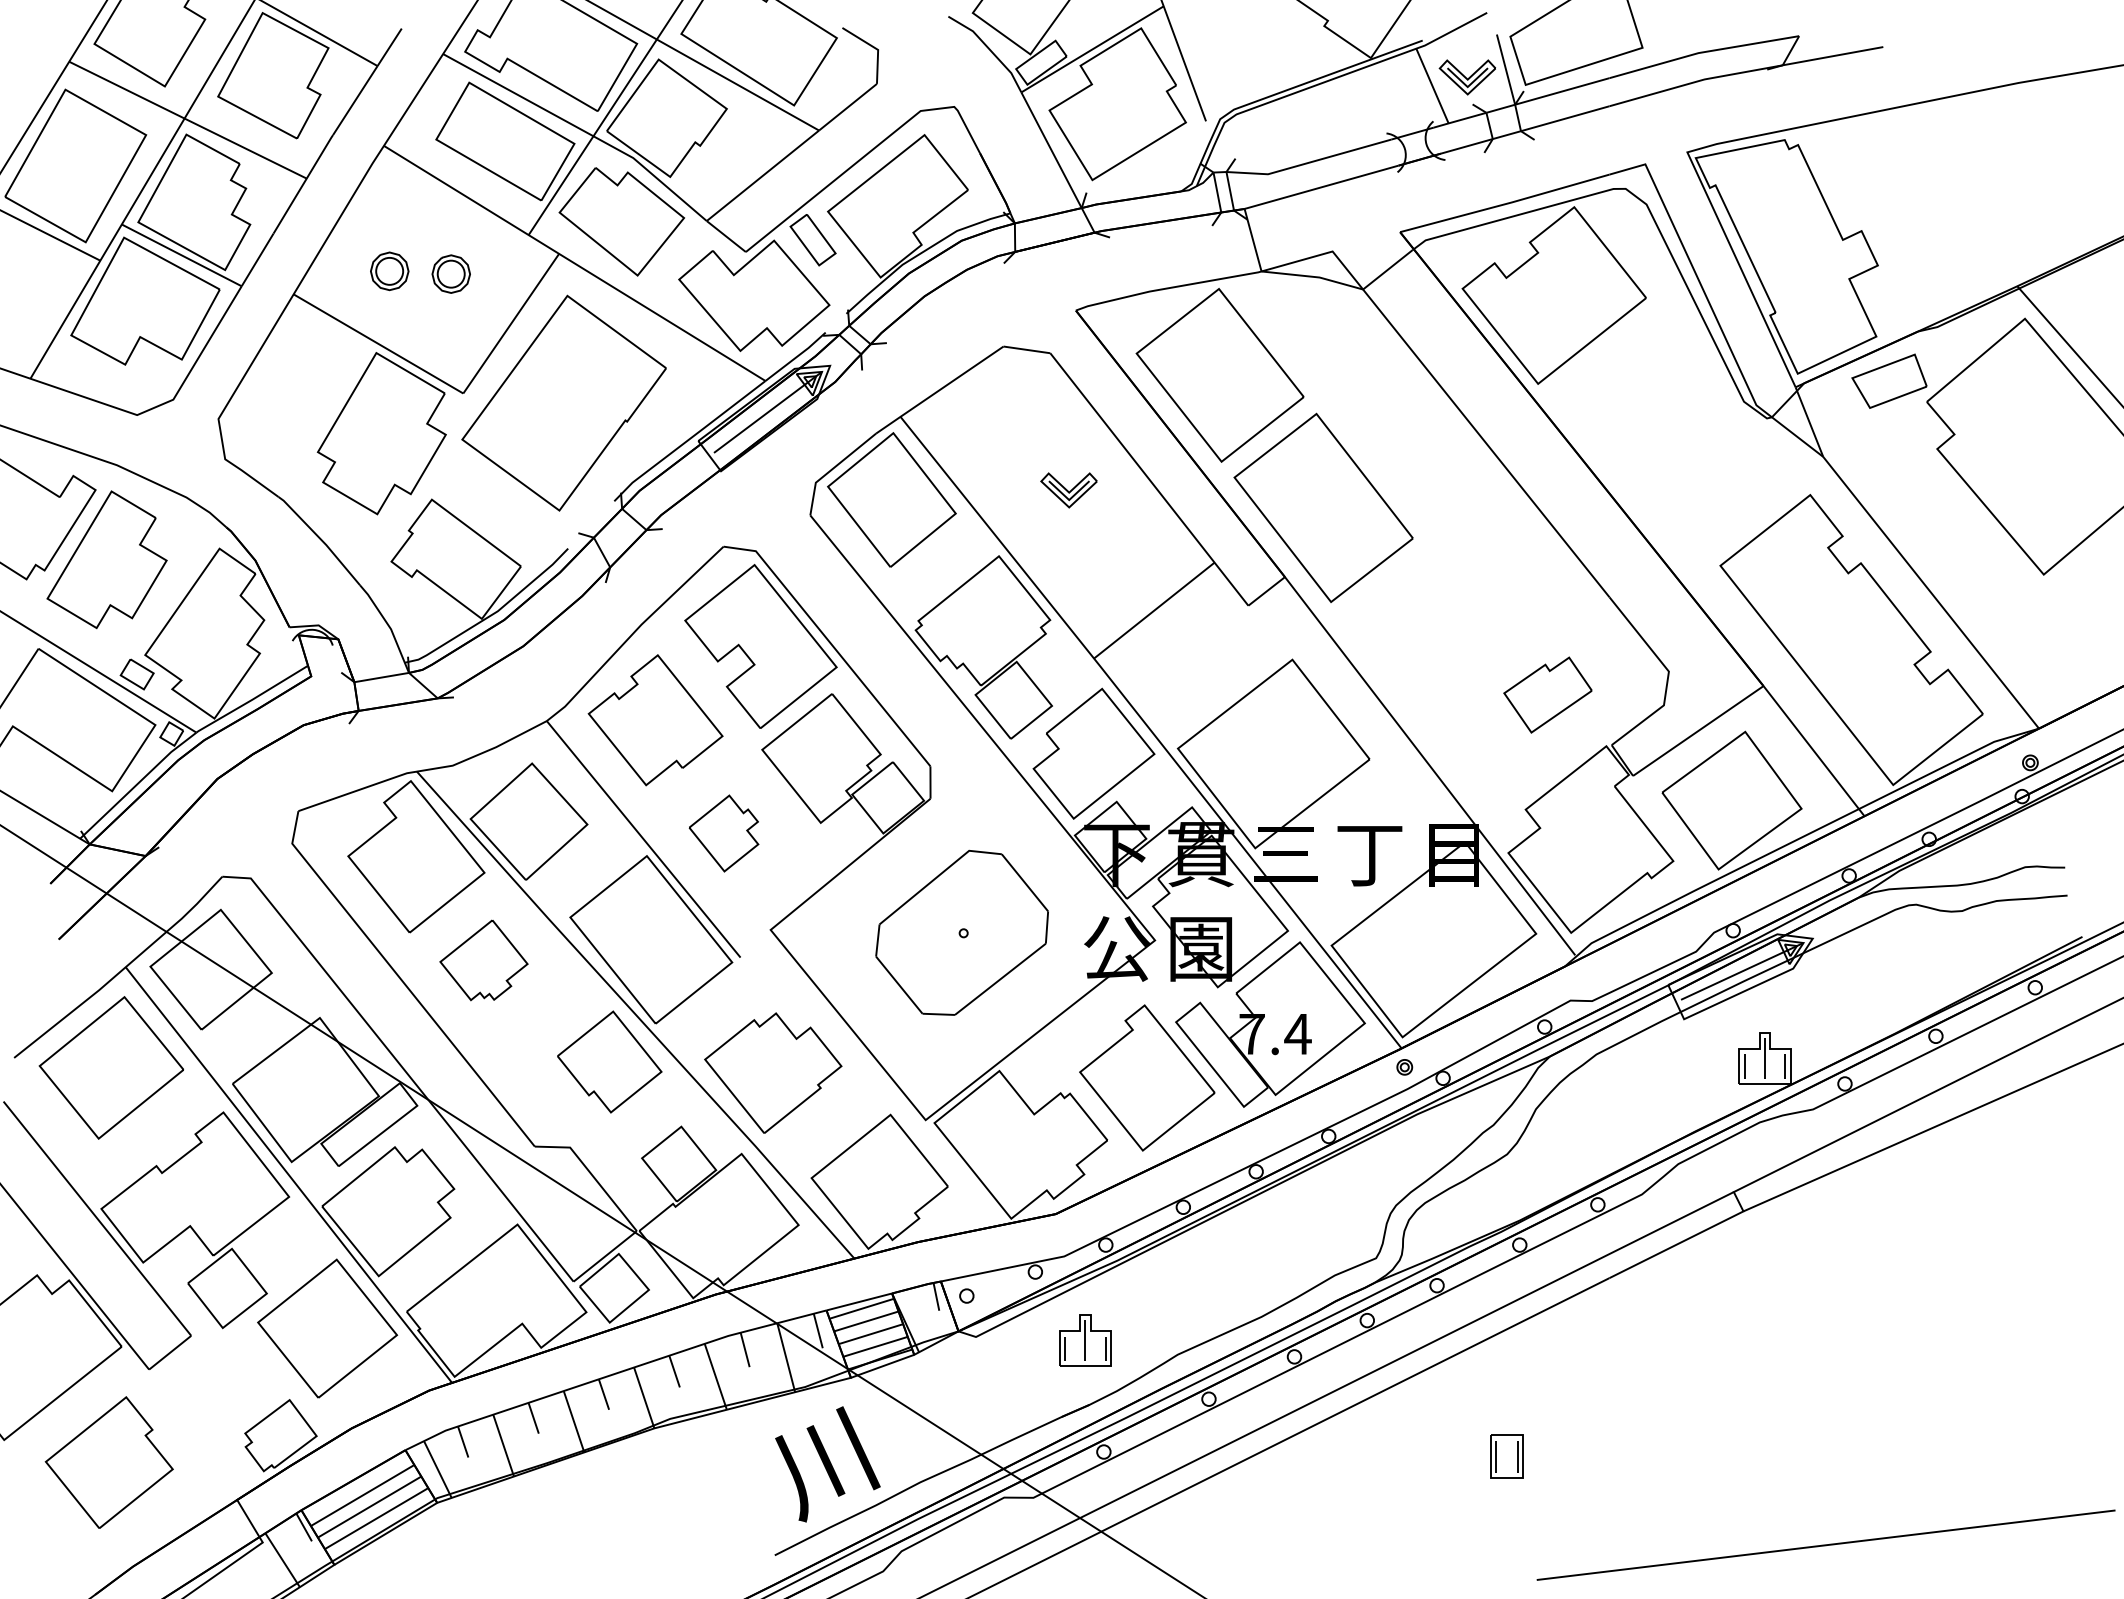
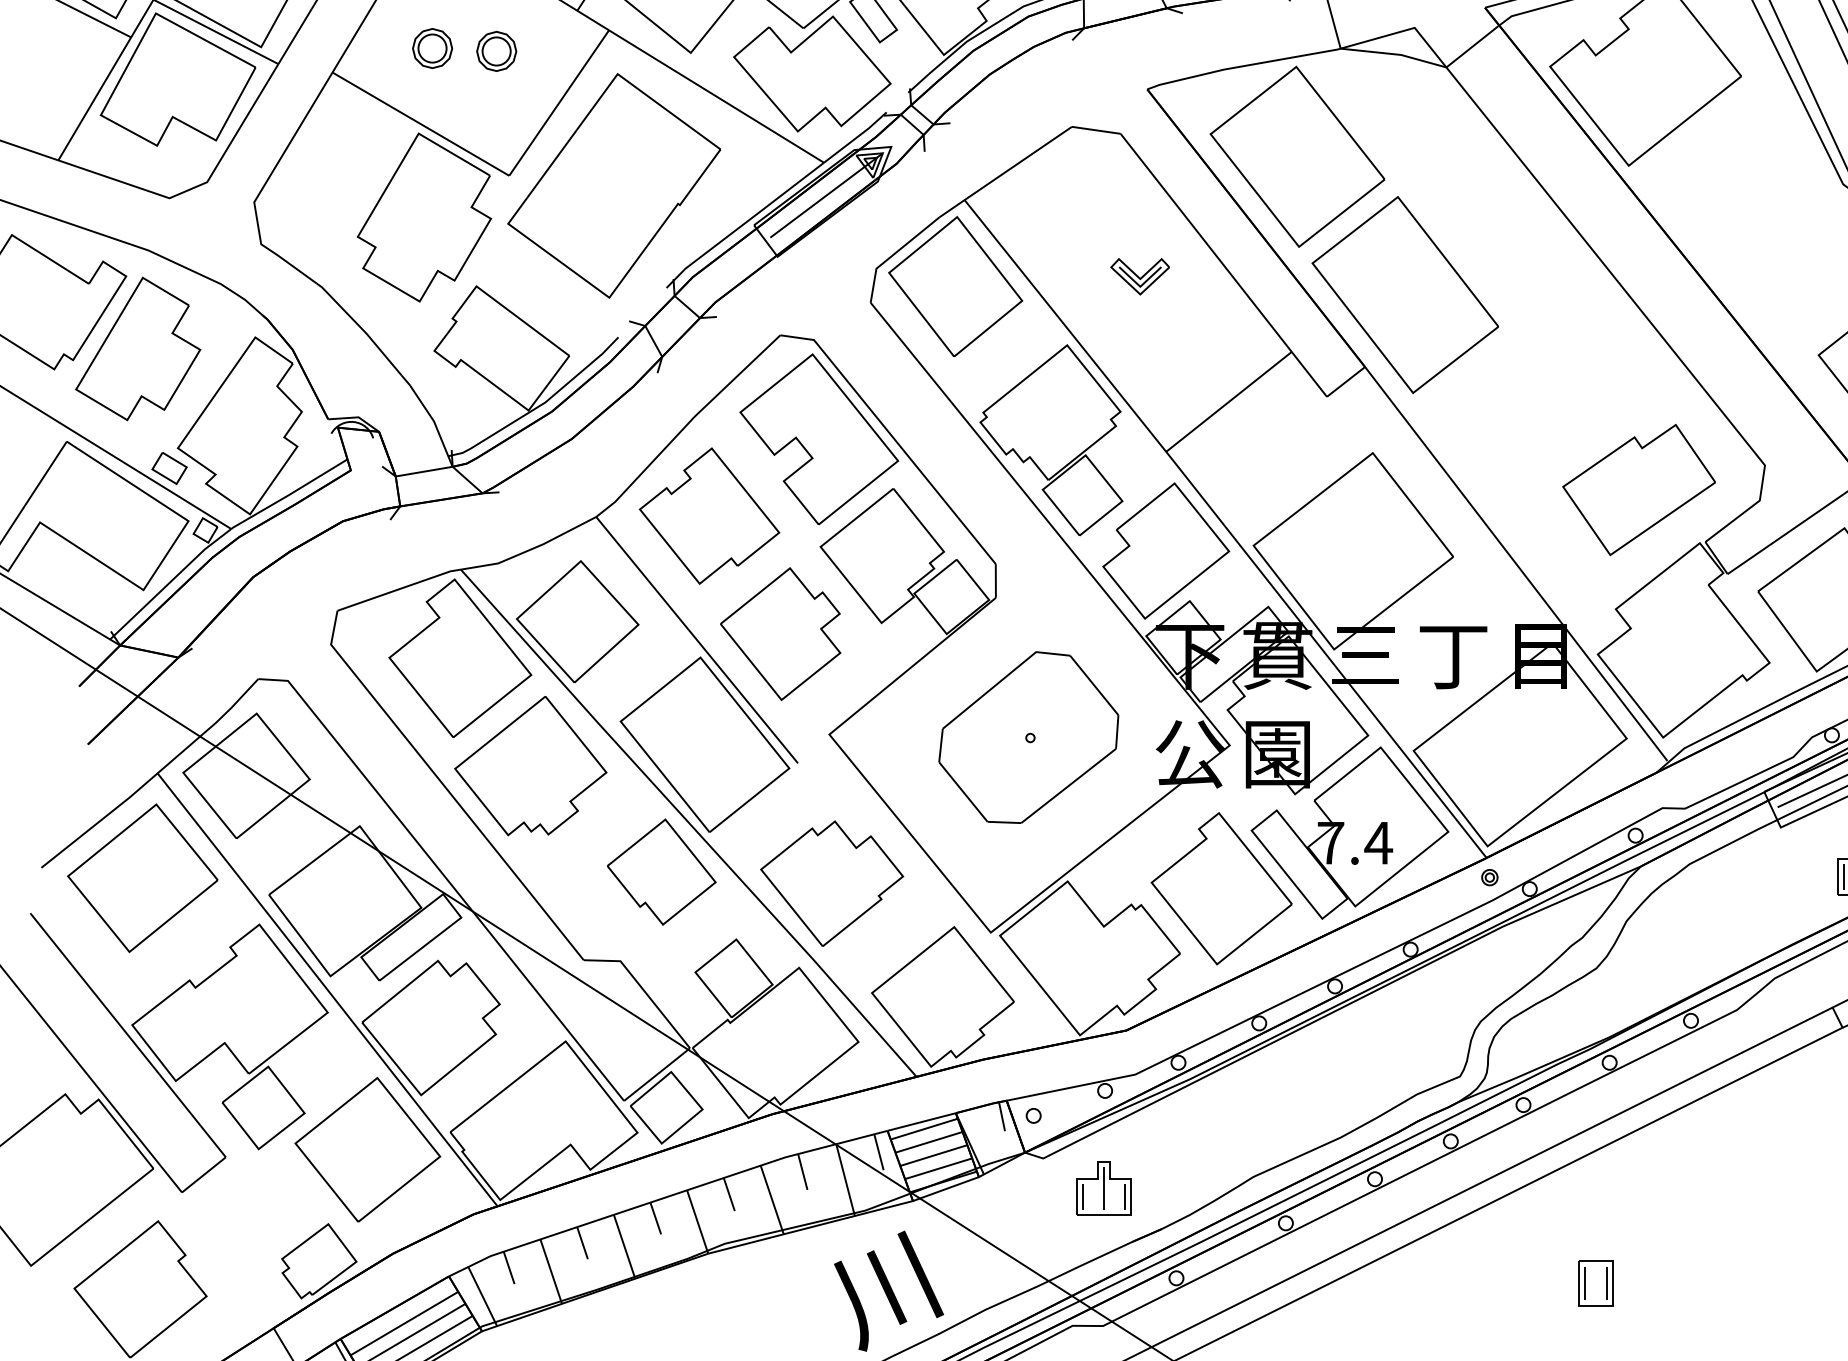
part: (1547, 694) -> (1638, 489), size x1.67
part: (723, 833) -> (780, 634), size x1.67
part: (483, 960) -> (530, 766), size x1.67
part: (1085, 1340) -> (1104, 1188), moved

